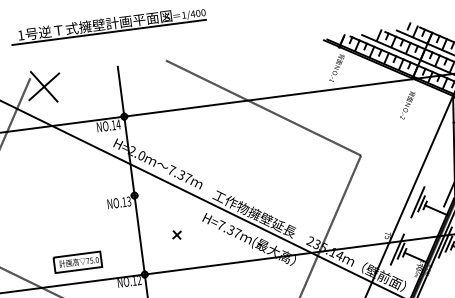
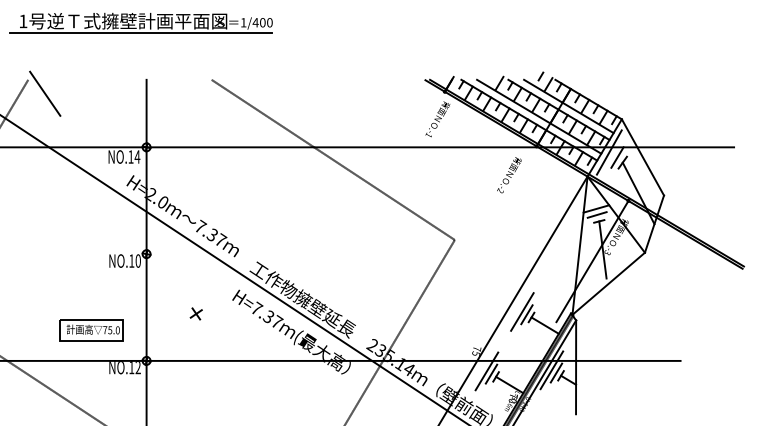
line: (44, 86) -> (45, 93), removed
text: (407, 105) -> (509, 175), moved
text: (128, 201) -> (137, 260), NO.13 -> NO.10
part: (77, 262) -> (91, 330), moved

